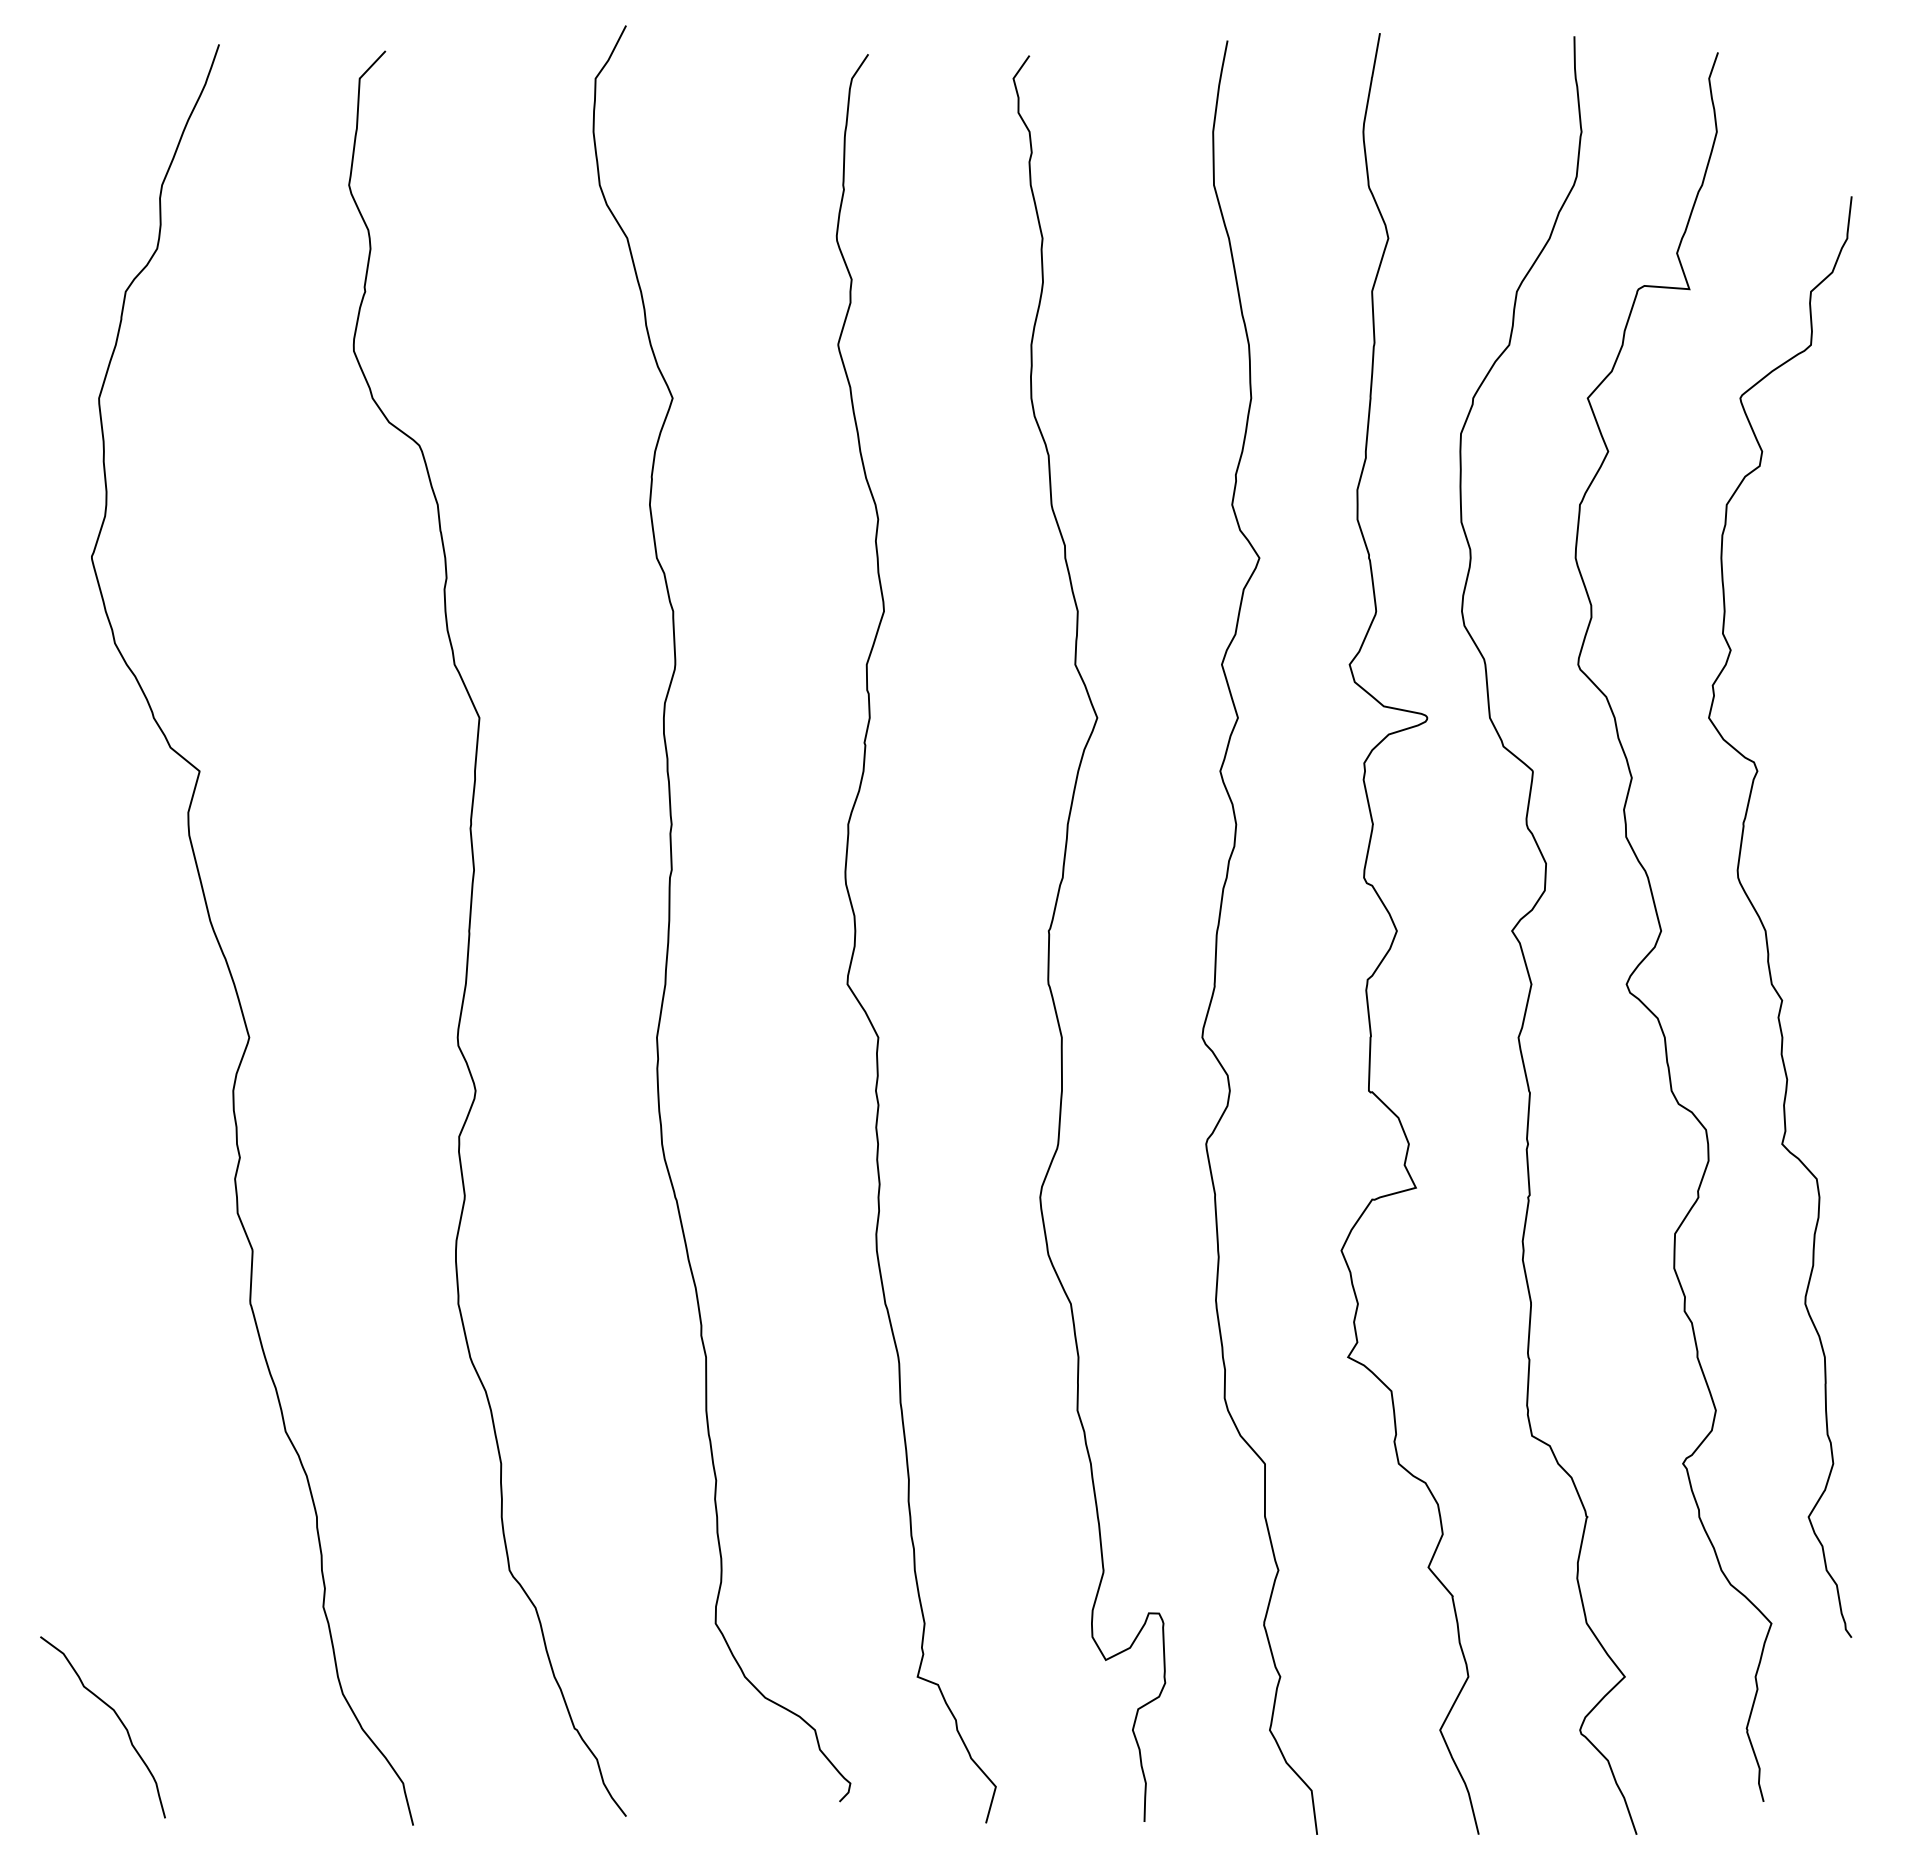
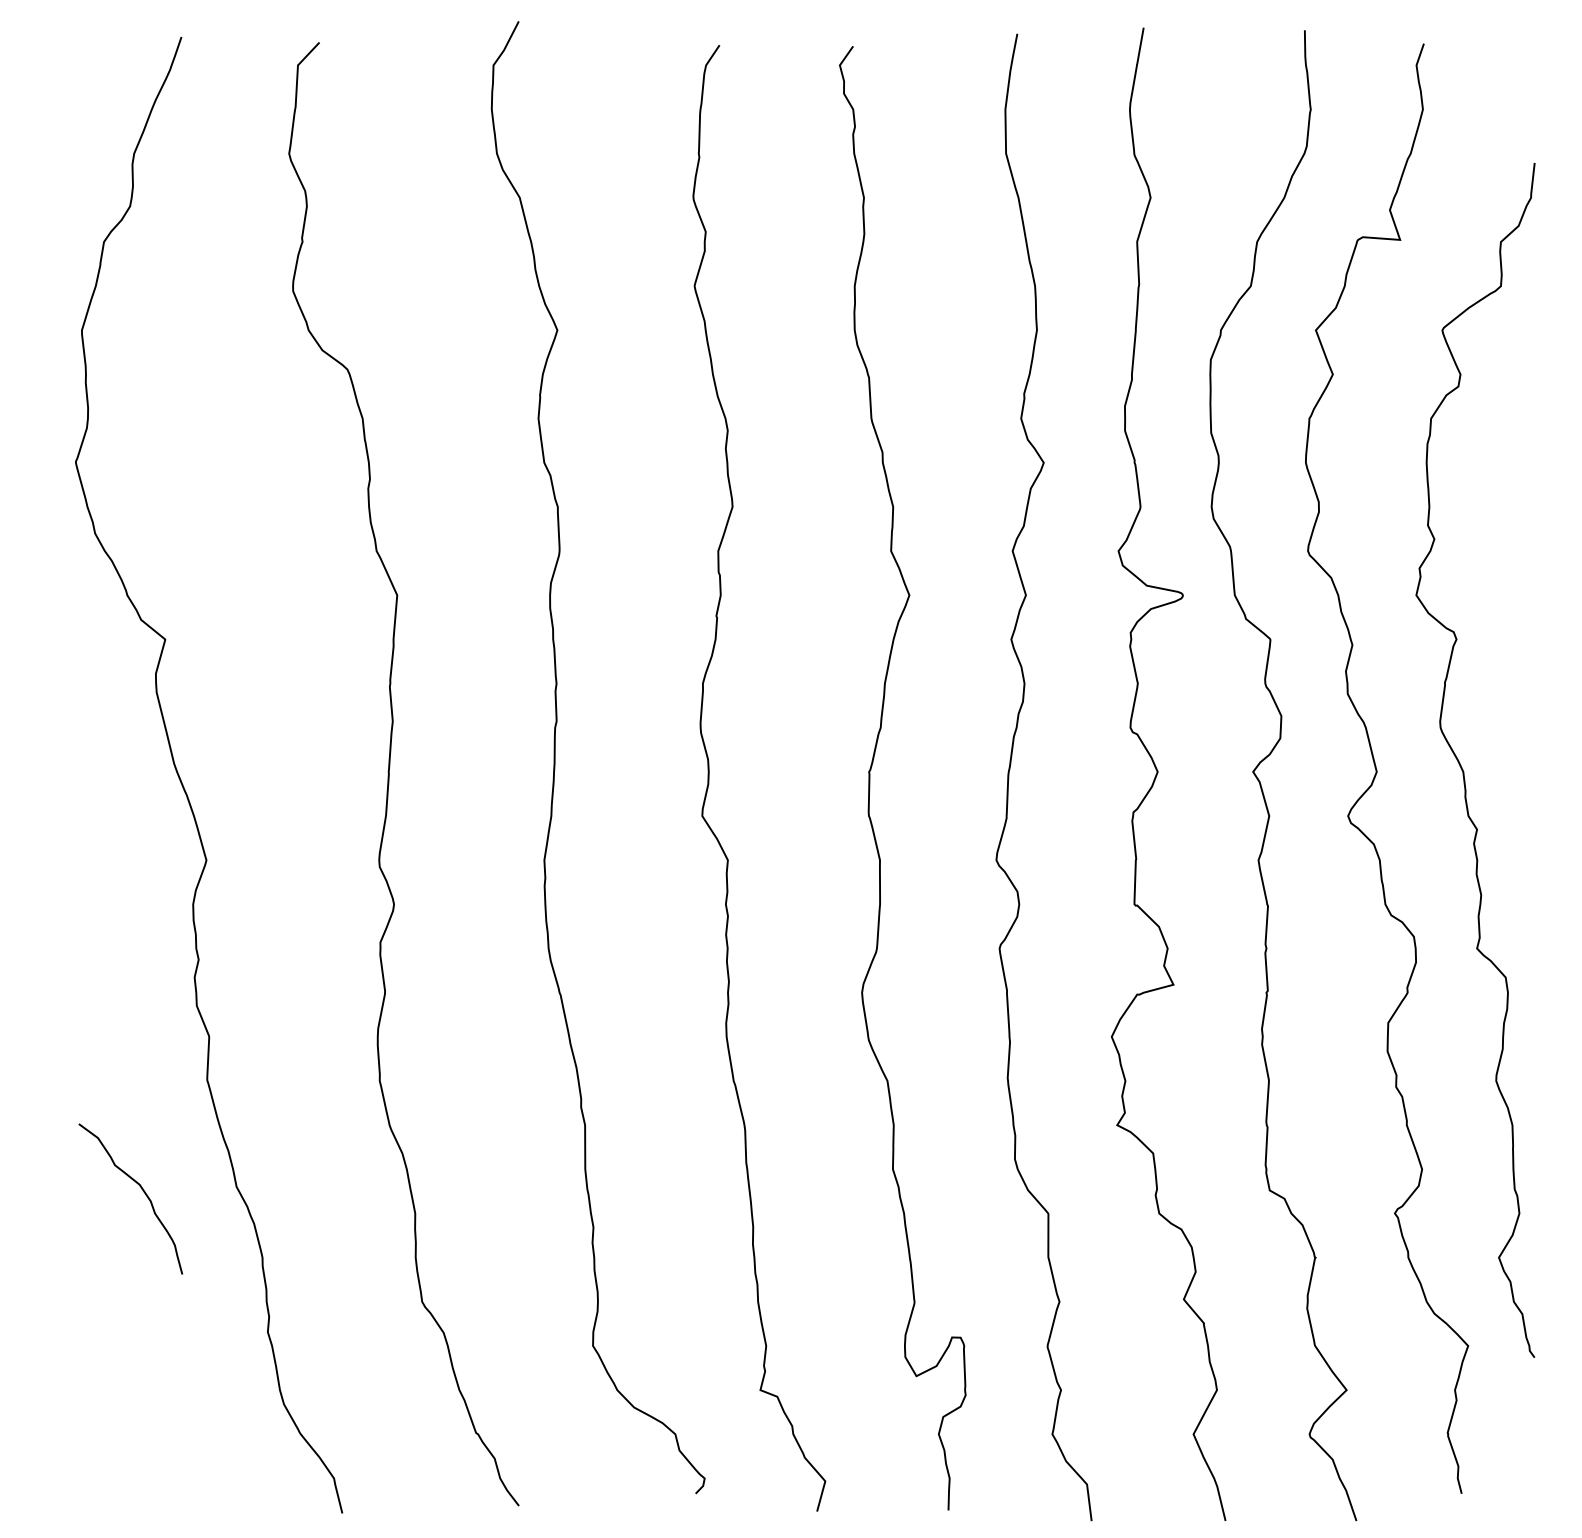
curve: (116, 1716) -> (141, 1190), moved

